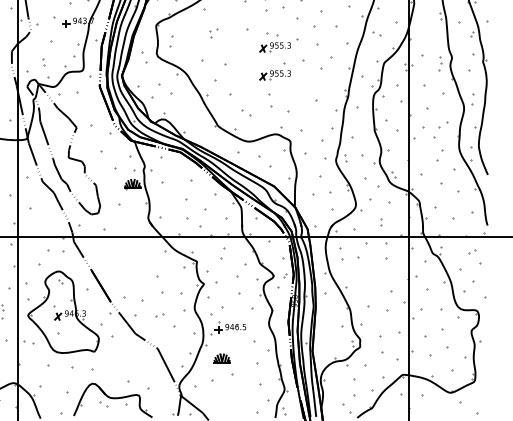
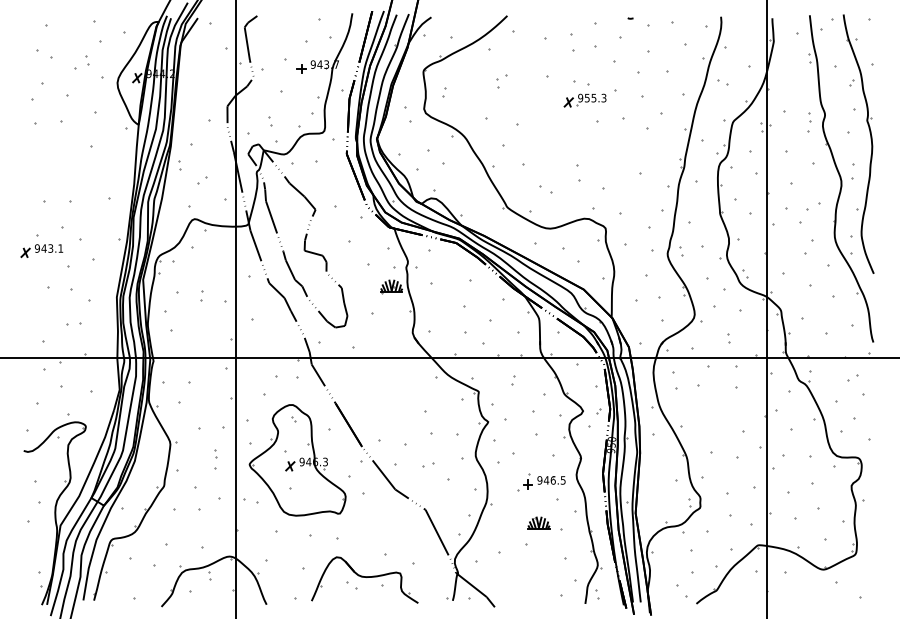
part: (171, 41) -> (444, 92), size x0.62
part: (274, 75) -> (584, 138), removed
part: (222, 253) -> (513, 380), size x0.62
part: (228, 328) -> (541, 482), moved
part: (221, 358) -> (538, 522), moved

